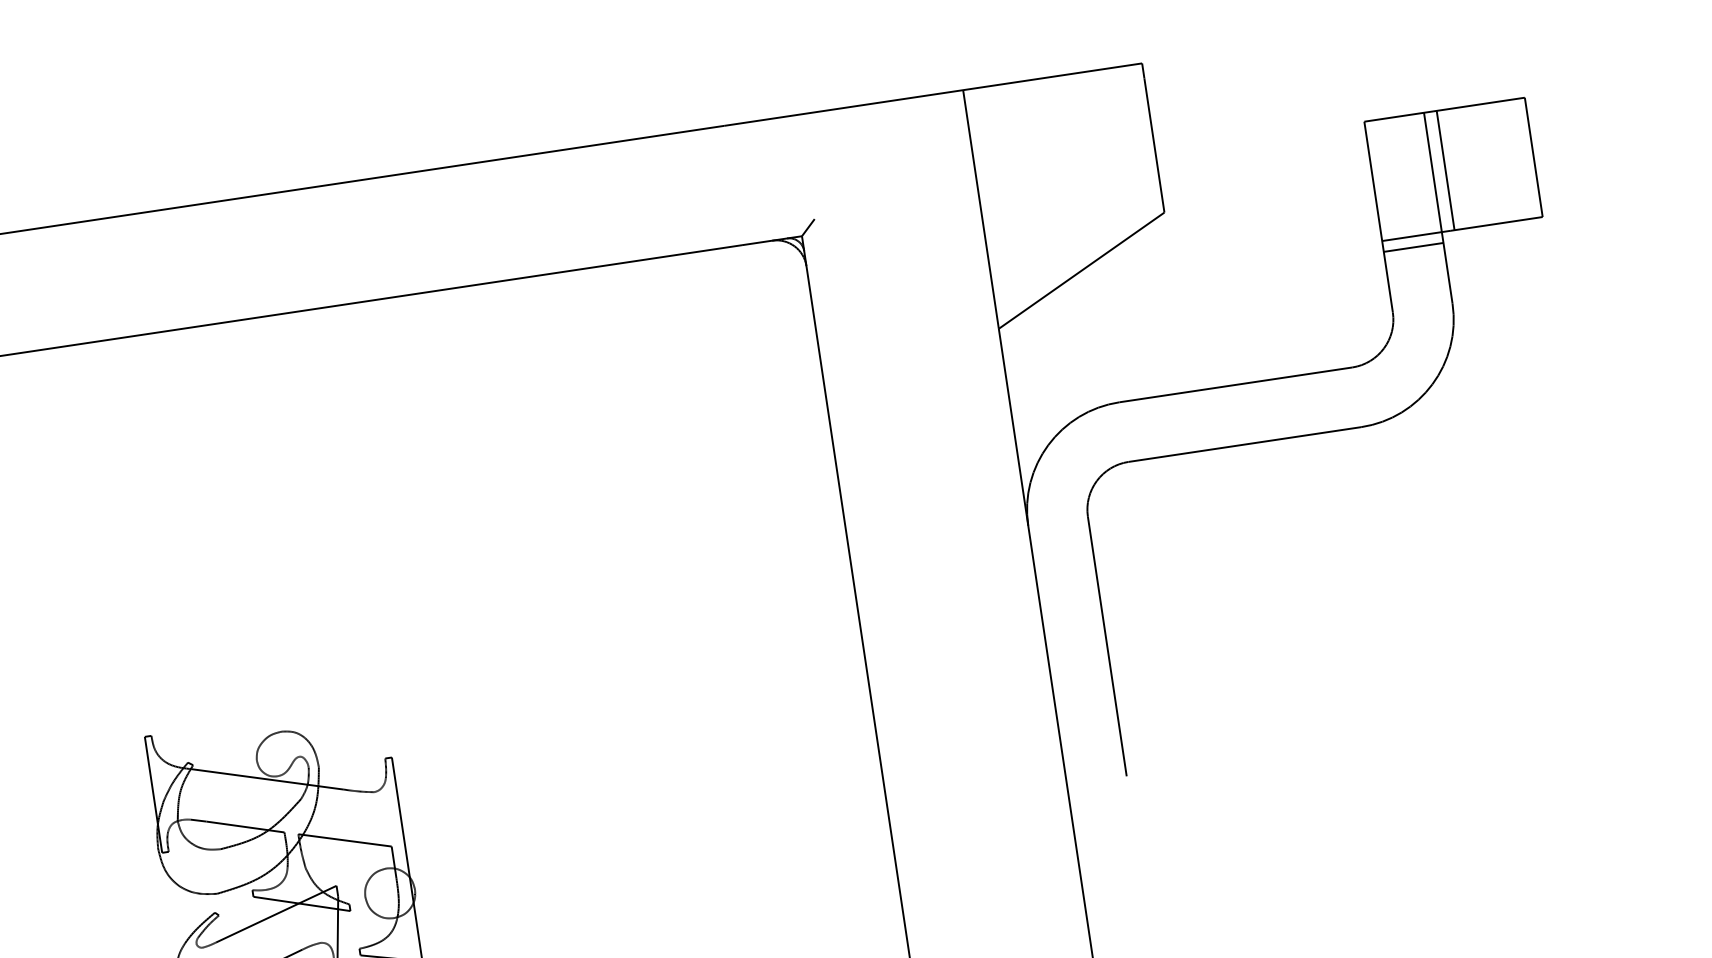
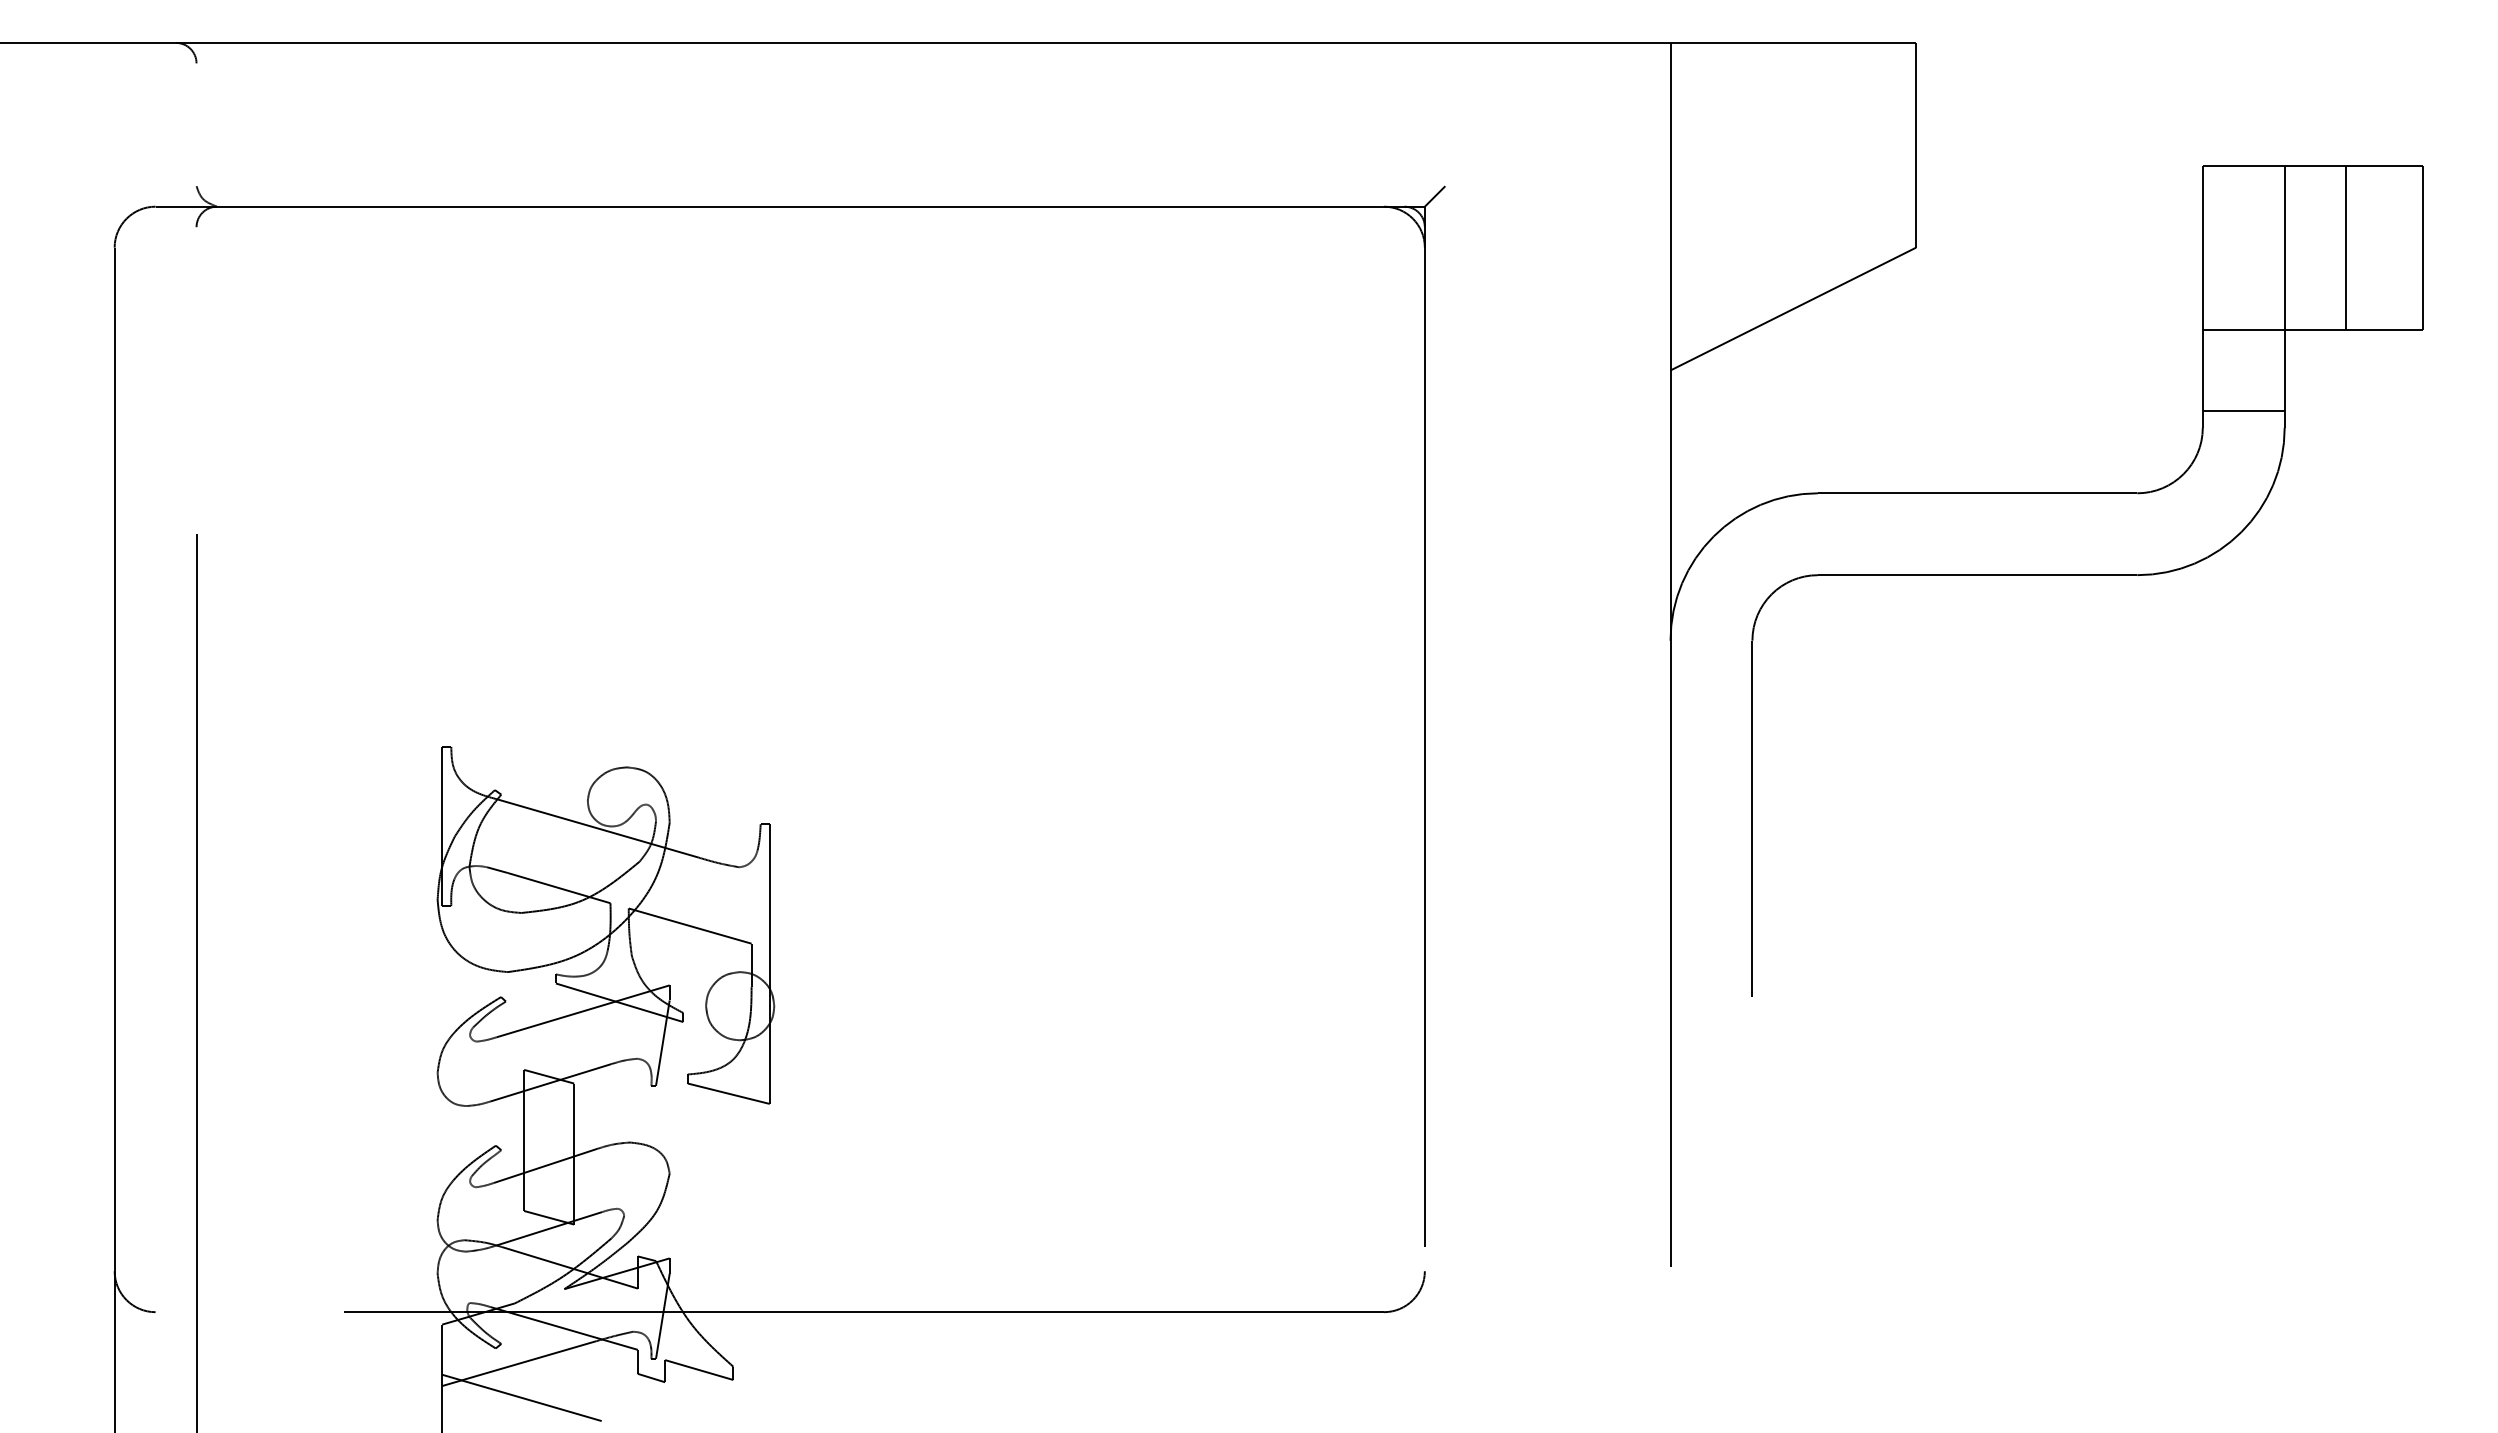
line: (1445, 170) -> (2346, 247), moved
line: (1413, 247) -> (2243, 411), moved

